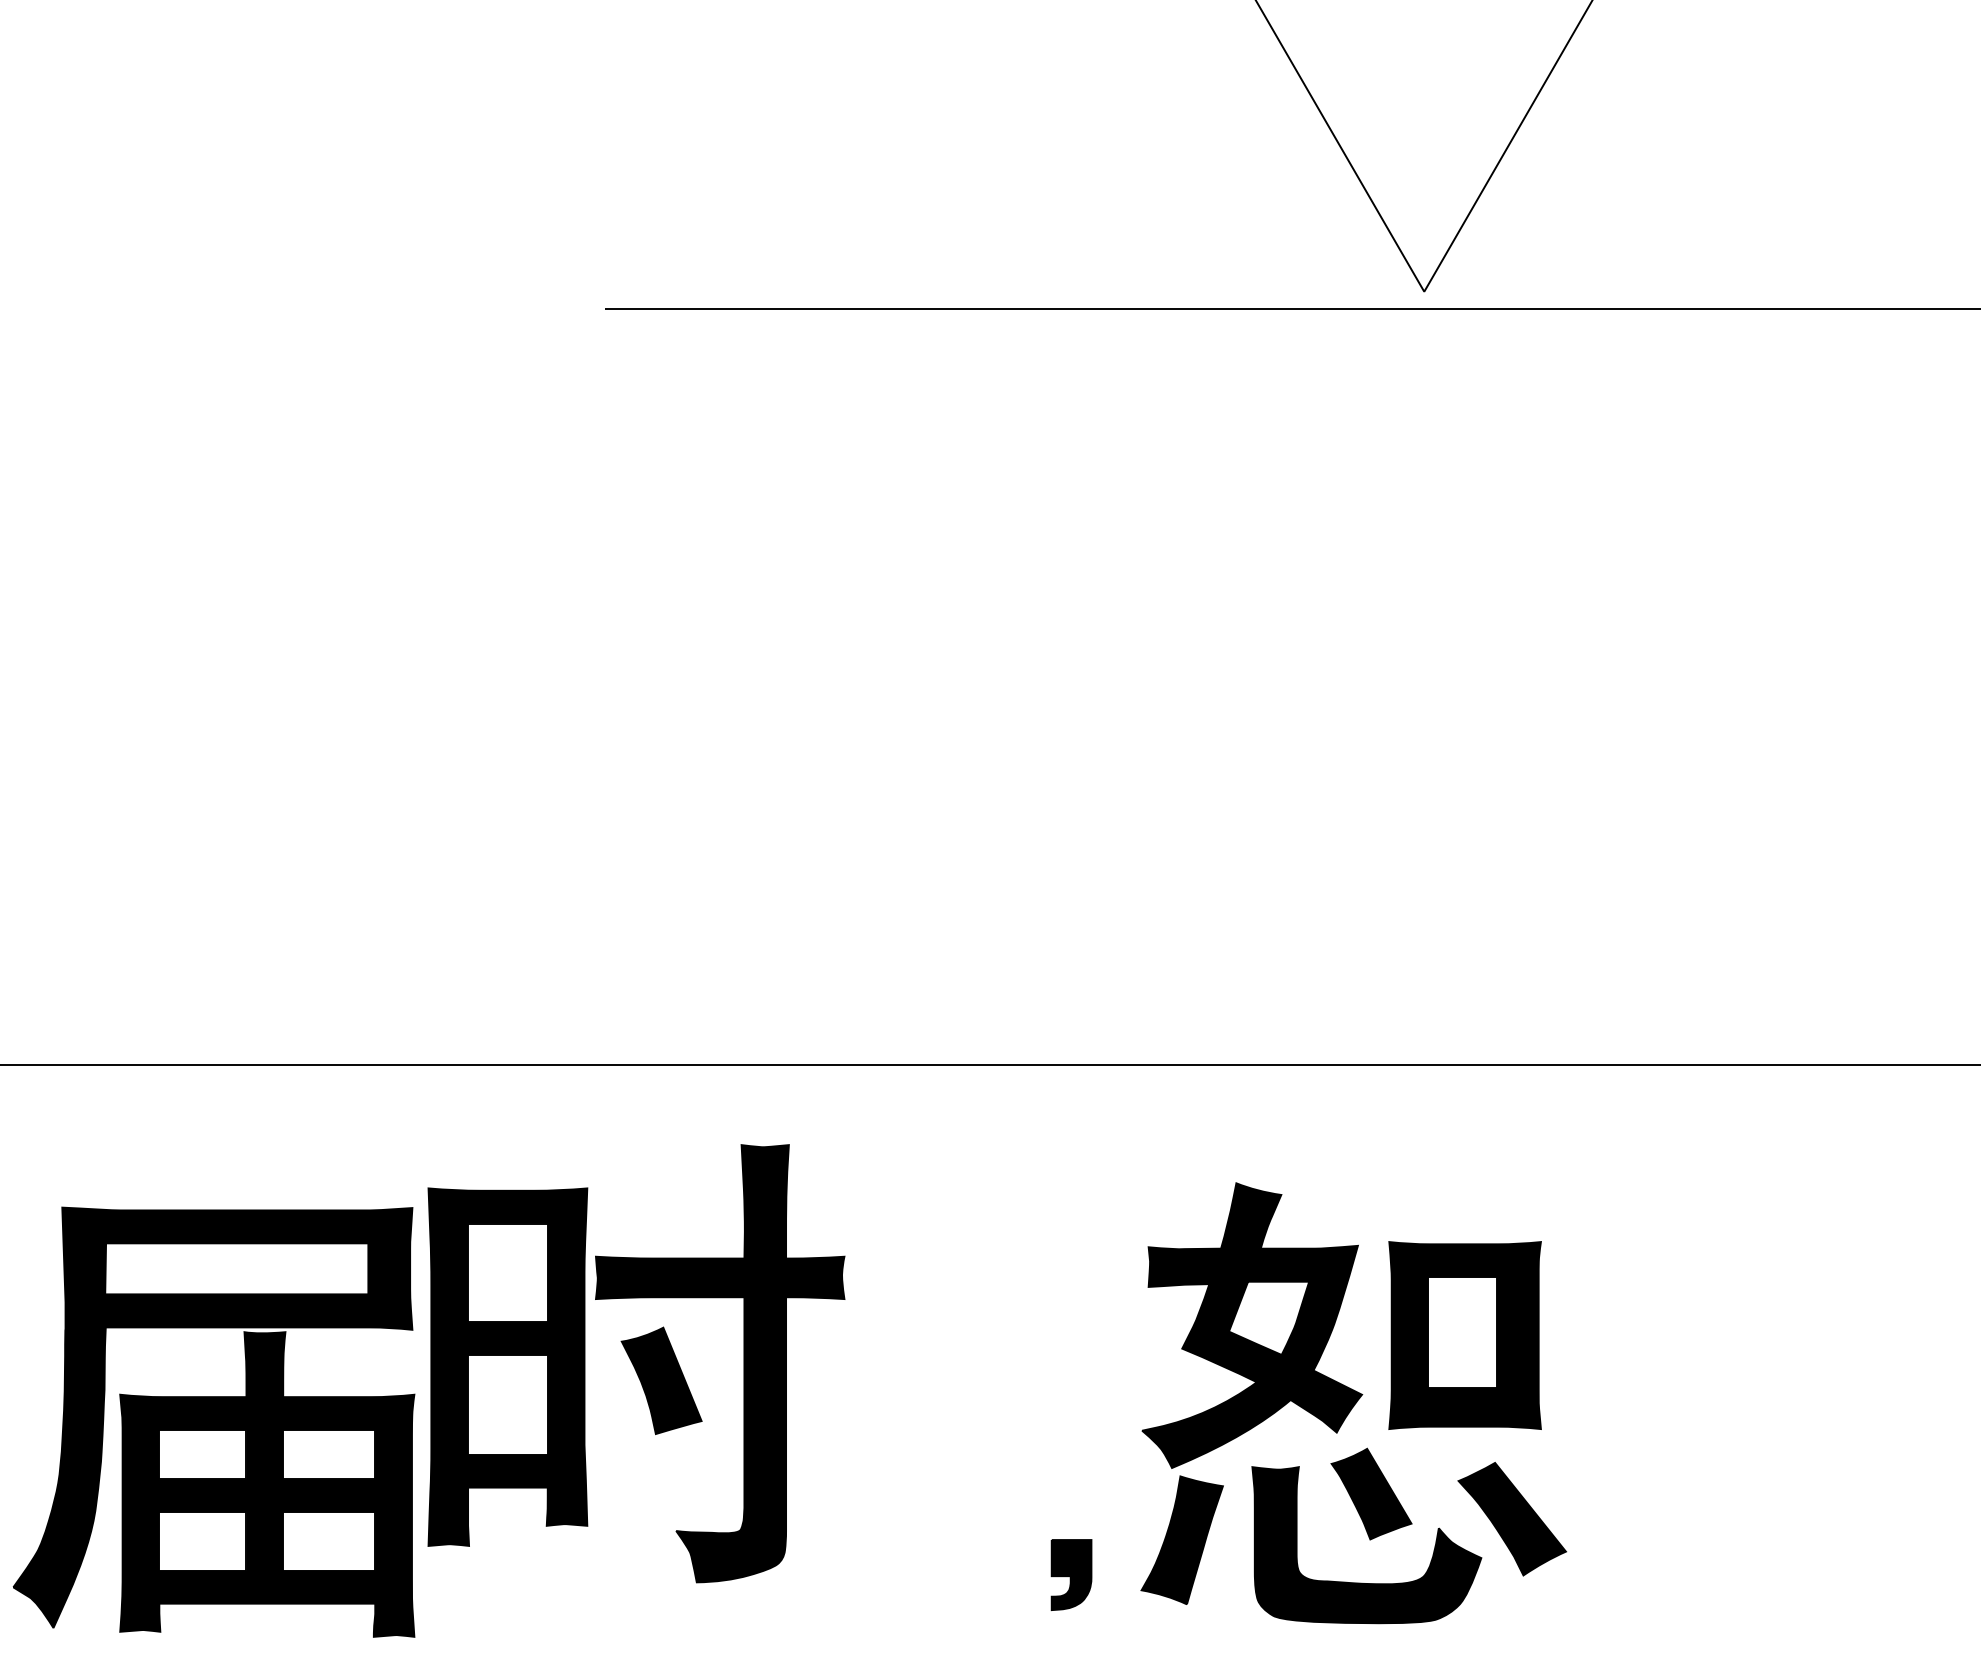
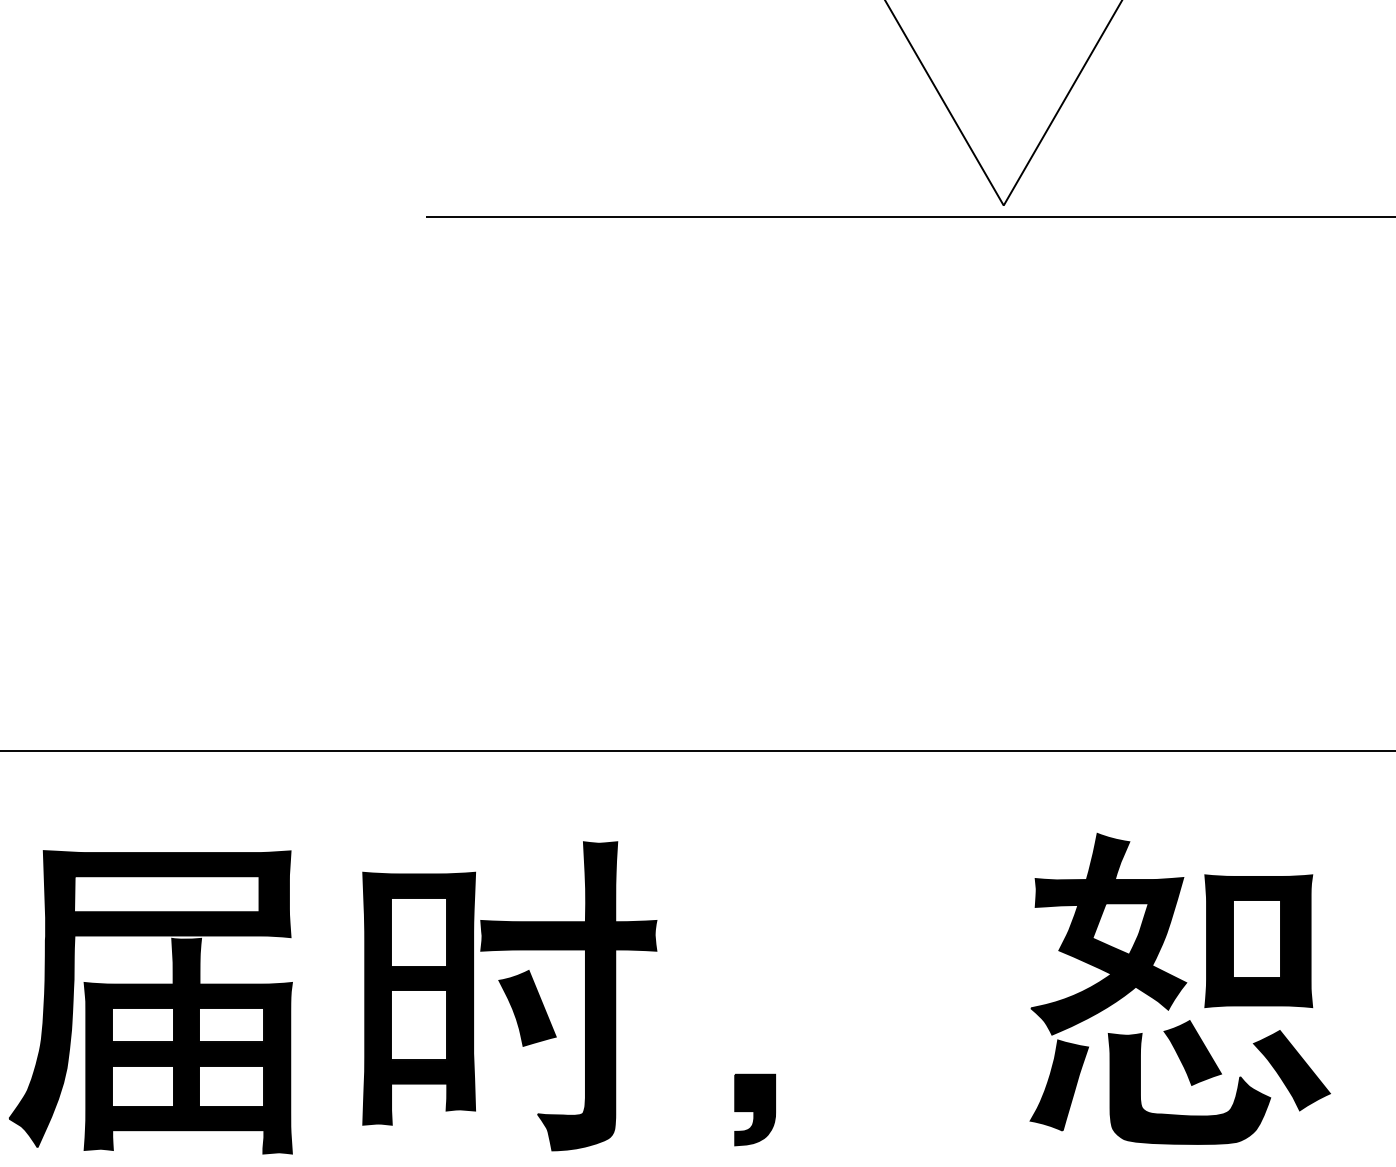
part: (636, 1363) -> (509, 996), moved
part: (1353, 1403) -> (1180, 989), moved
part: (1071, 1574) -> (755, 1109), size x1.43

